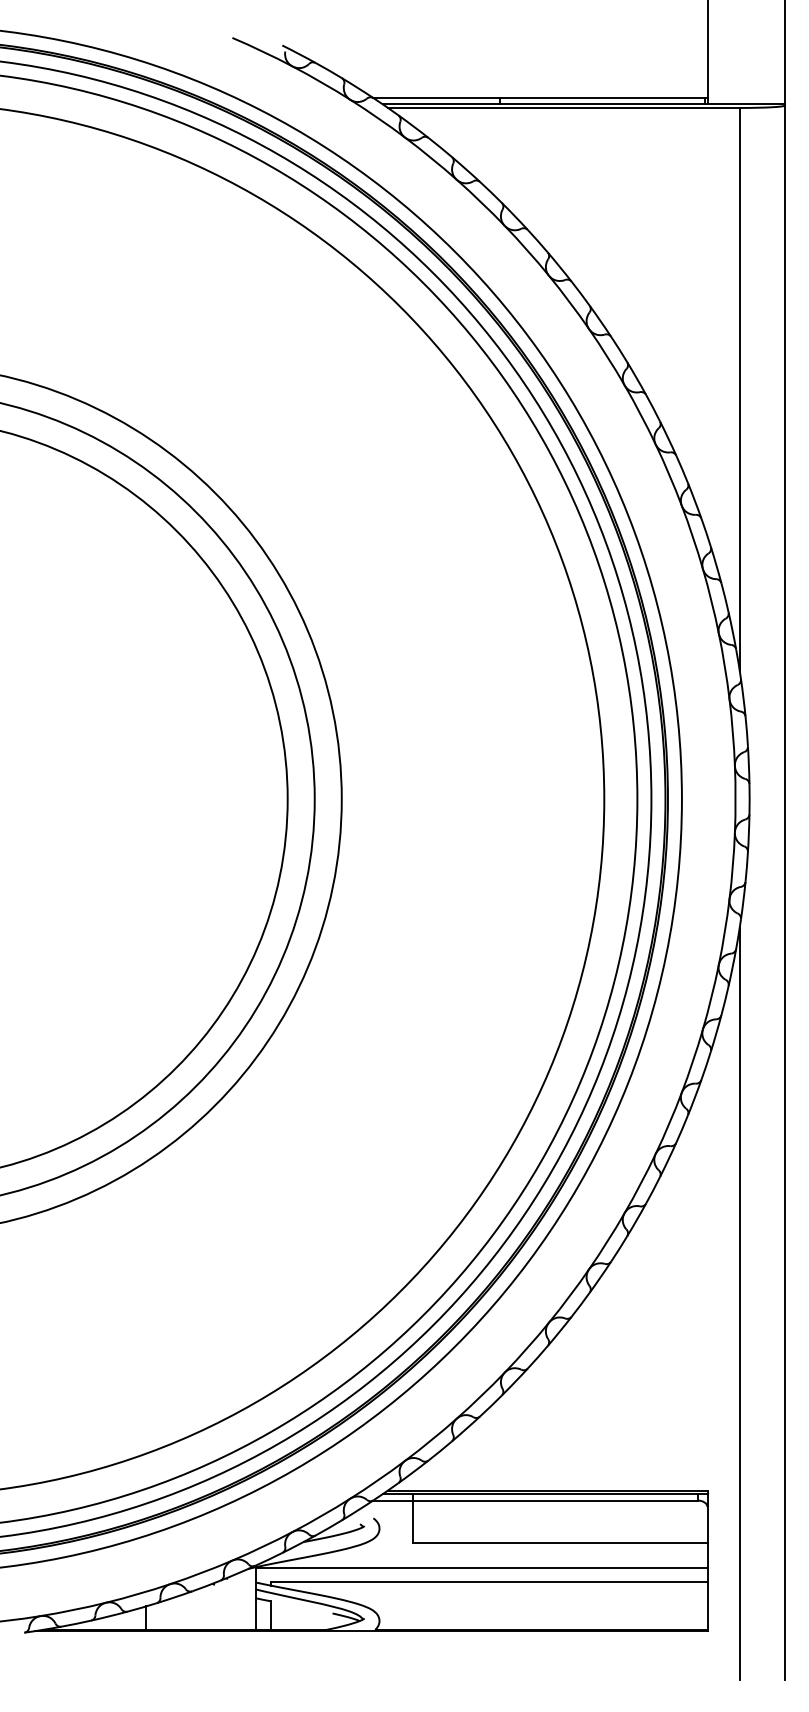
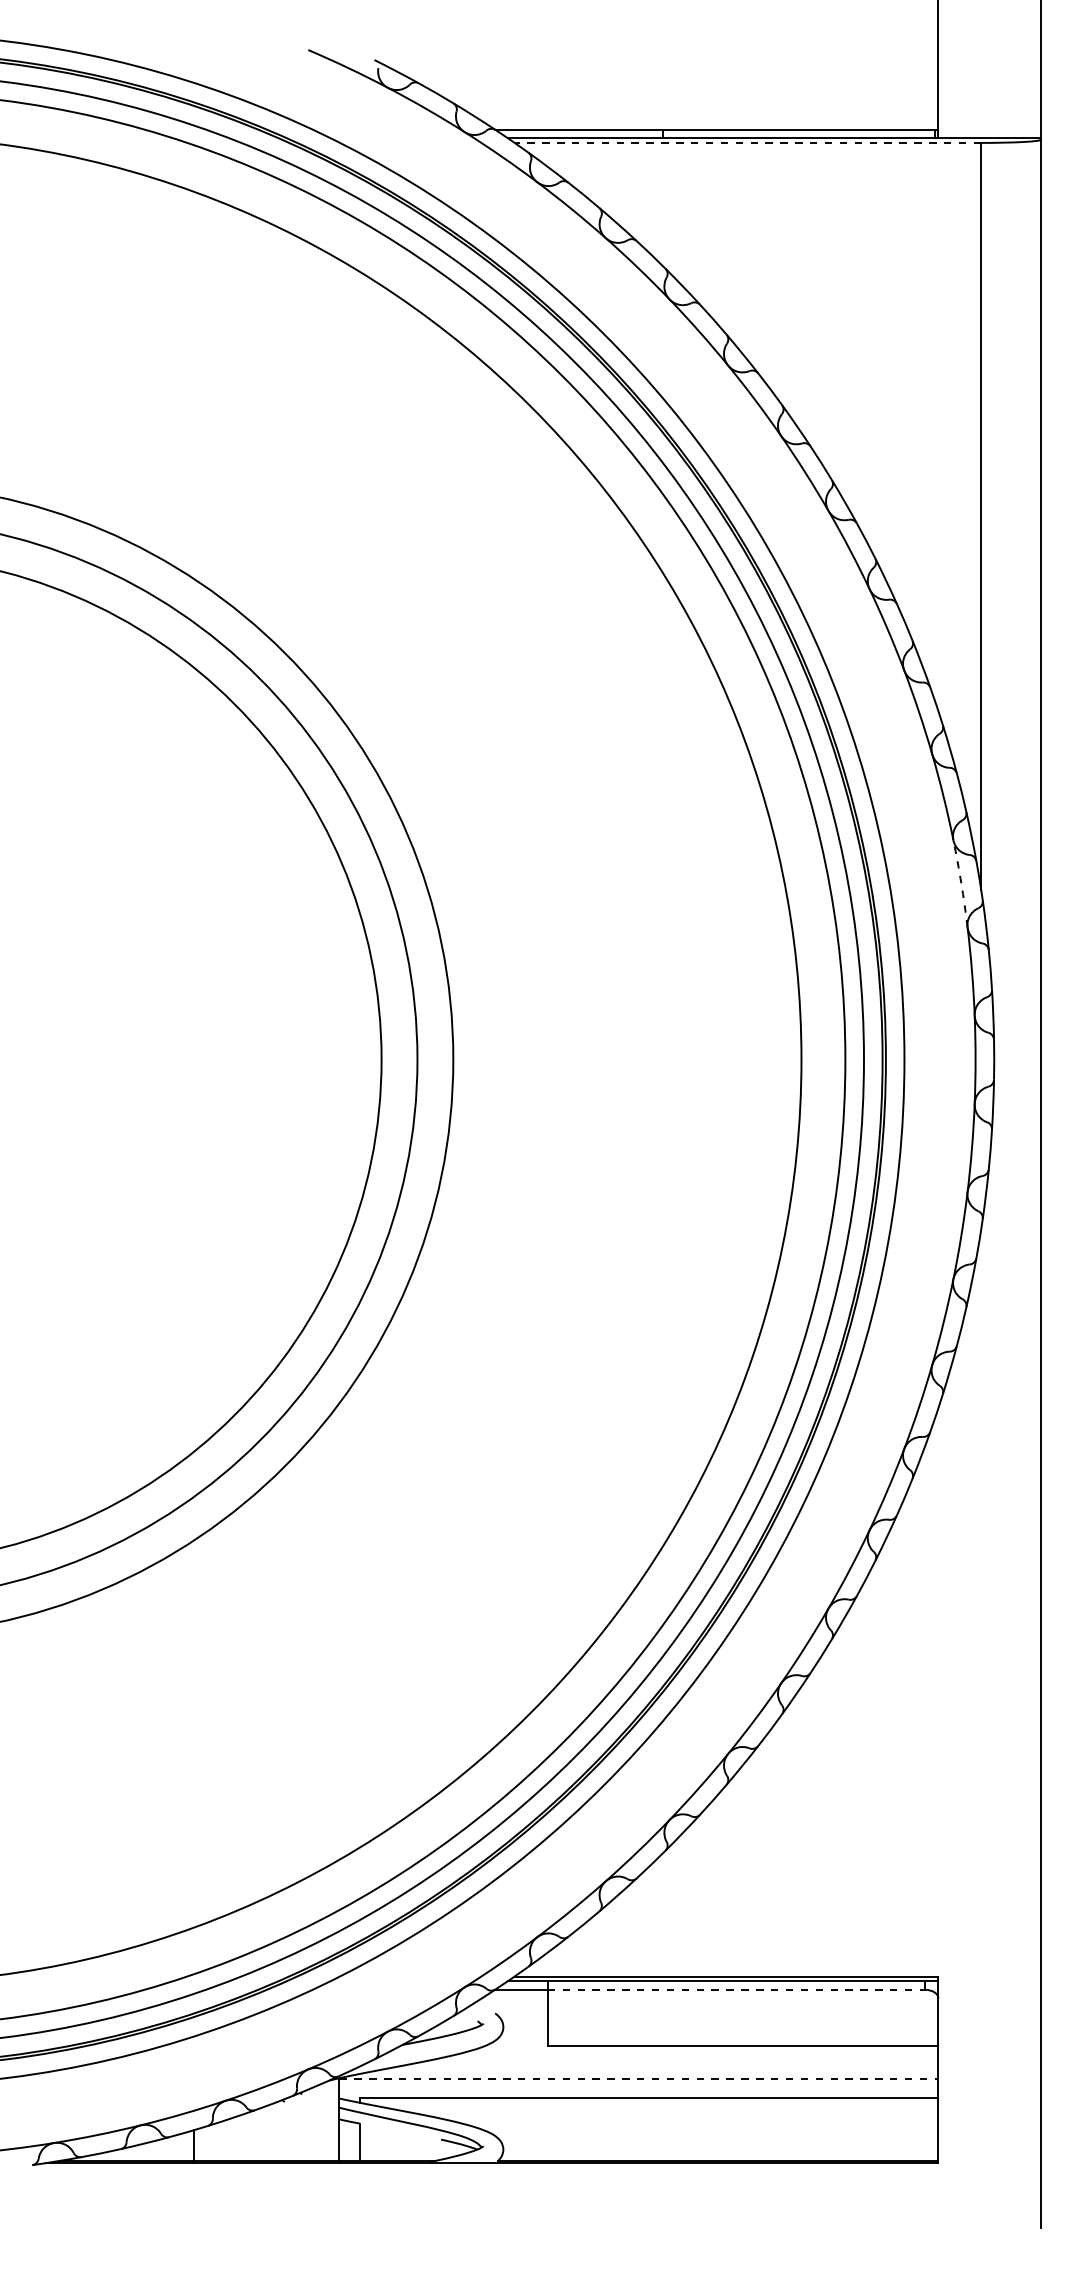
line: (563, 107) -> (747, 142), solid -> dashed
arc: (724, 666) -> (961, 883), solid -> dashed
line: (740, 1303) -> (981, 1728), removed
line: (555, 1500) -> (736, 1989), solid -> dashed
line: (482, 1568) -> (639, 2079), solid -> dashed

